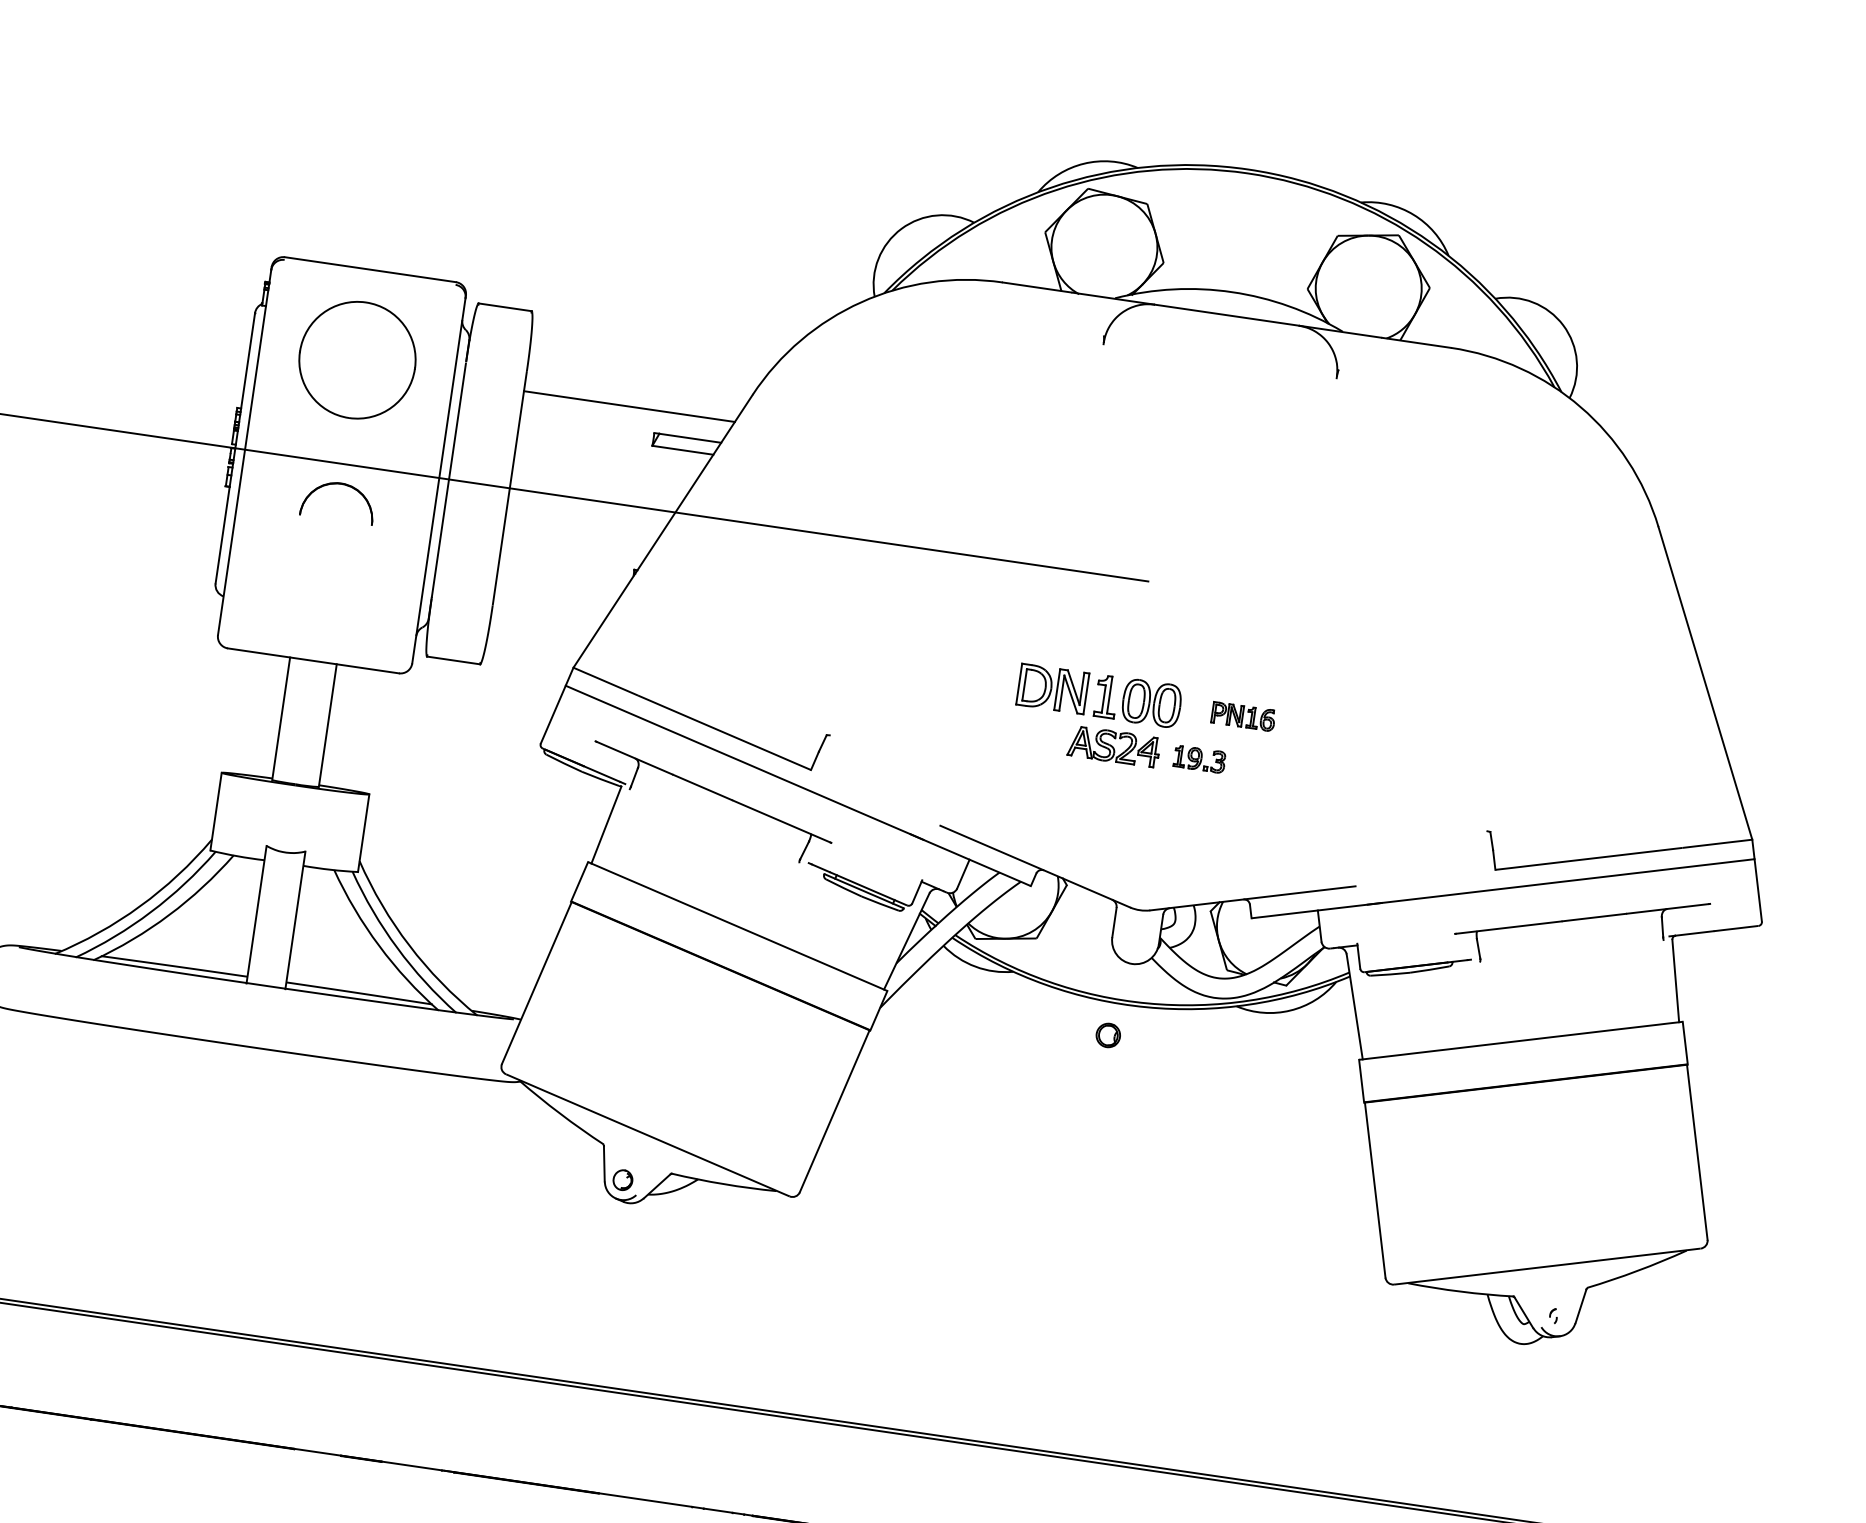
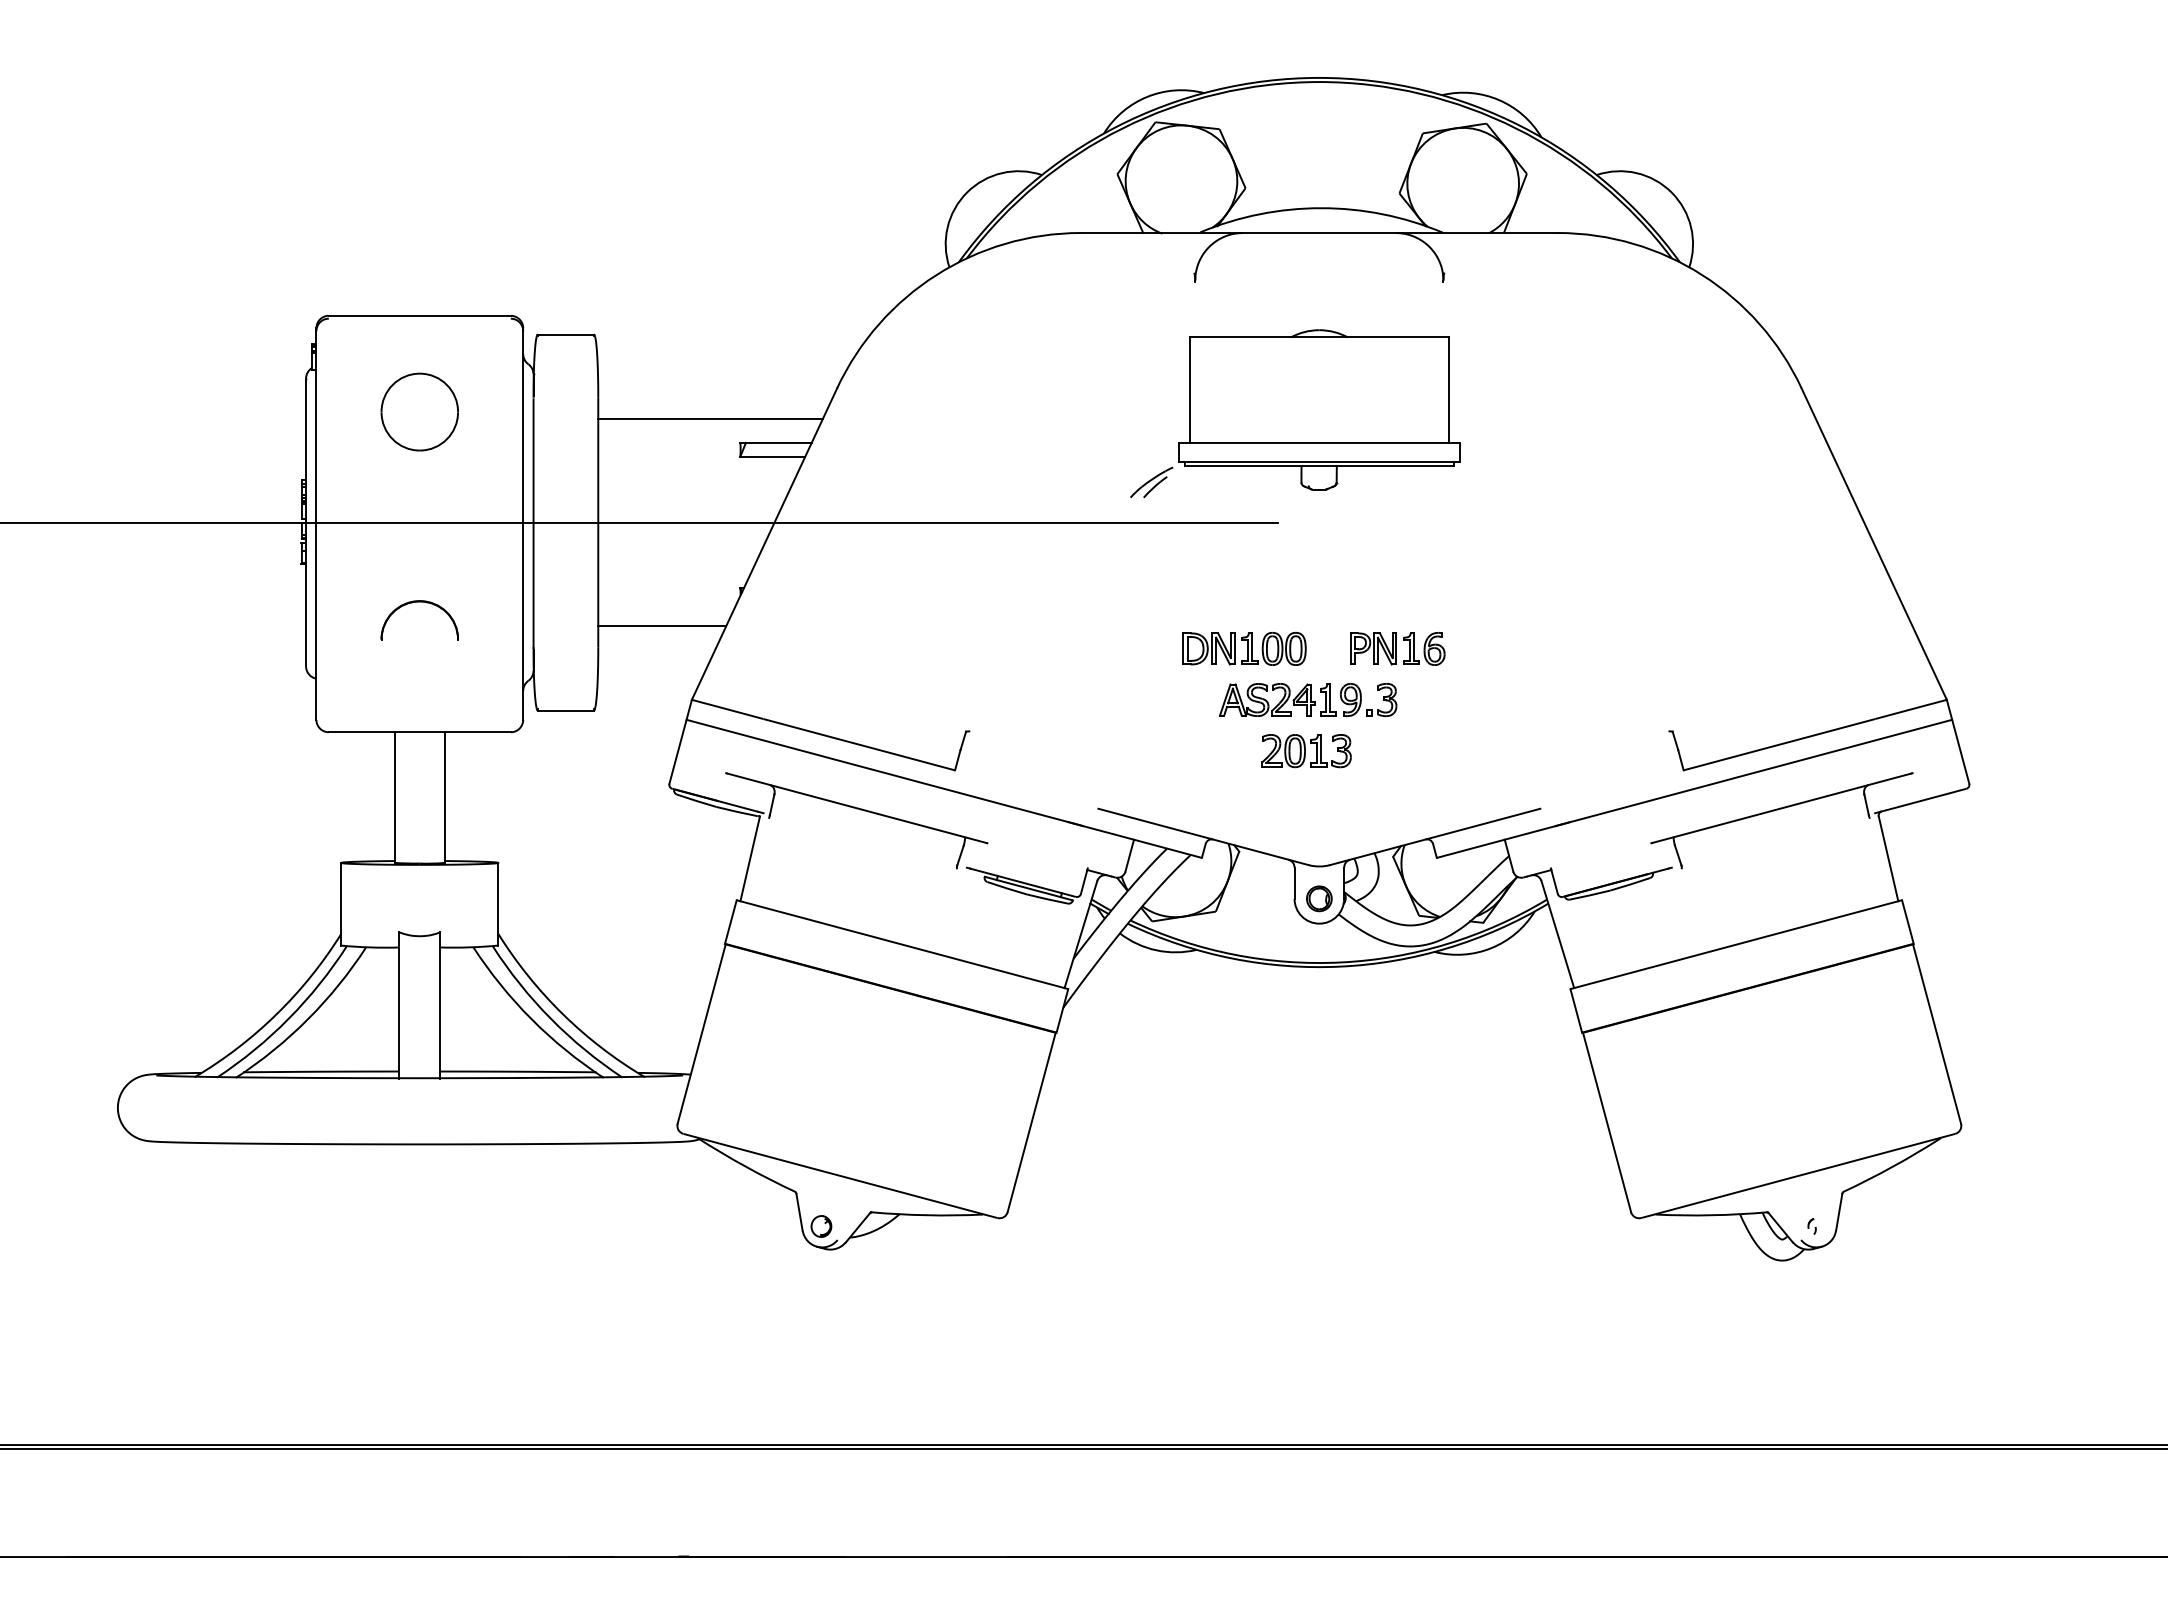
part: (357, 359) -> (419, 411), size x0.62
part: (1179, 481) -> (1295, 413), added
part: (340, 484) -> (419, 602), moved
line: (556, 593) -> (662, 625), added
part: (1099, 695) -> (1244, 648), size x0.71
part: (1243, 716) -> (1397, 648), size x1.43
part: (1199, 759) -> (1358, 700), size x1.43
part: (1143, 800) -> (1306, 751), added
part: (1108, 1035) -> (1319, 898), moved

